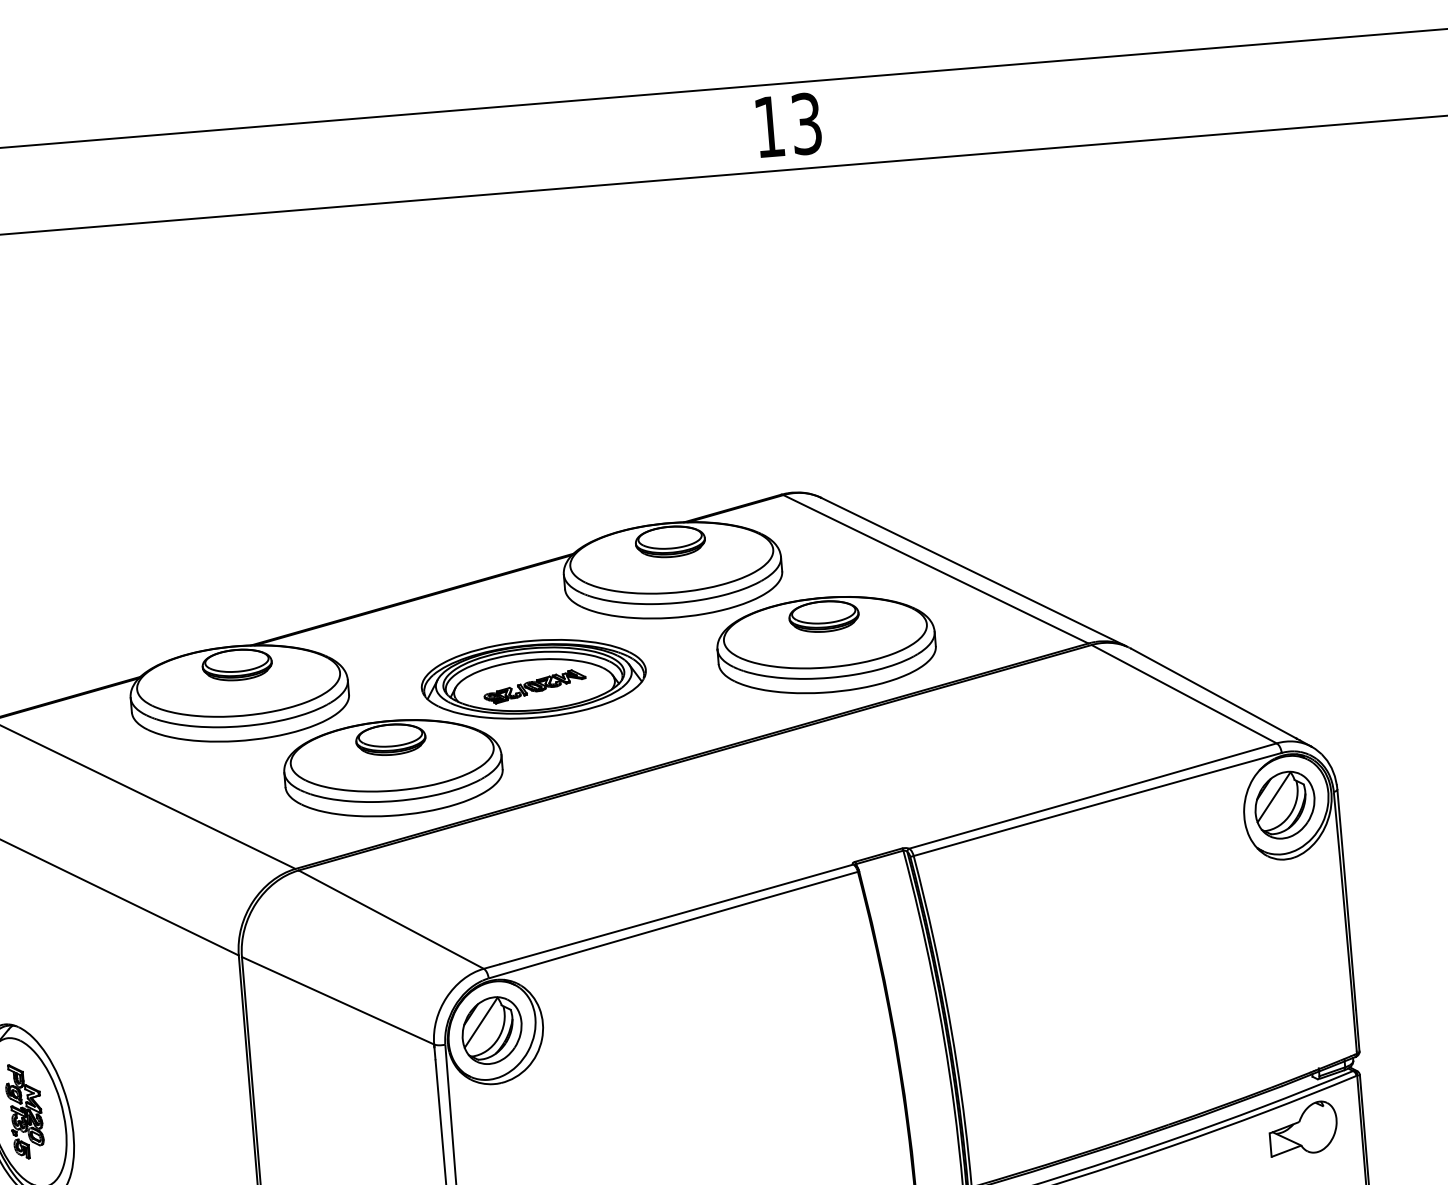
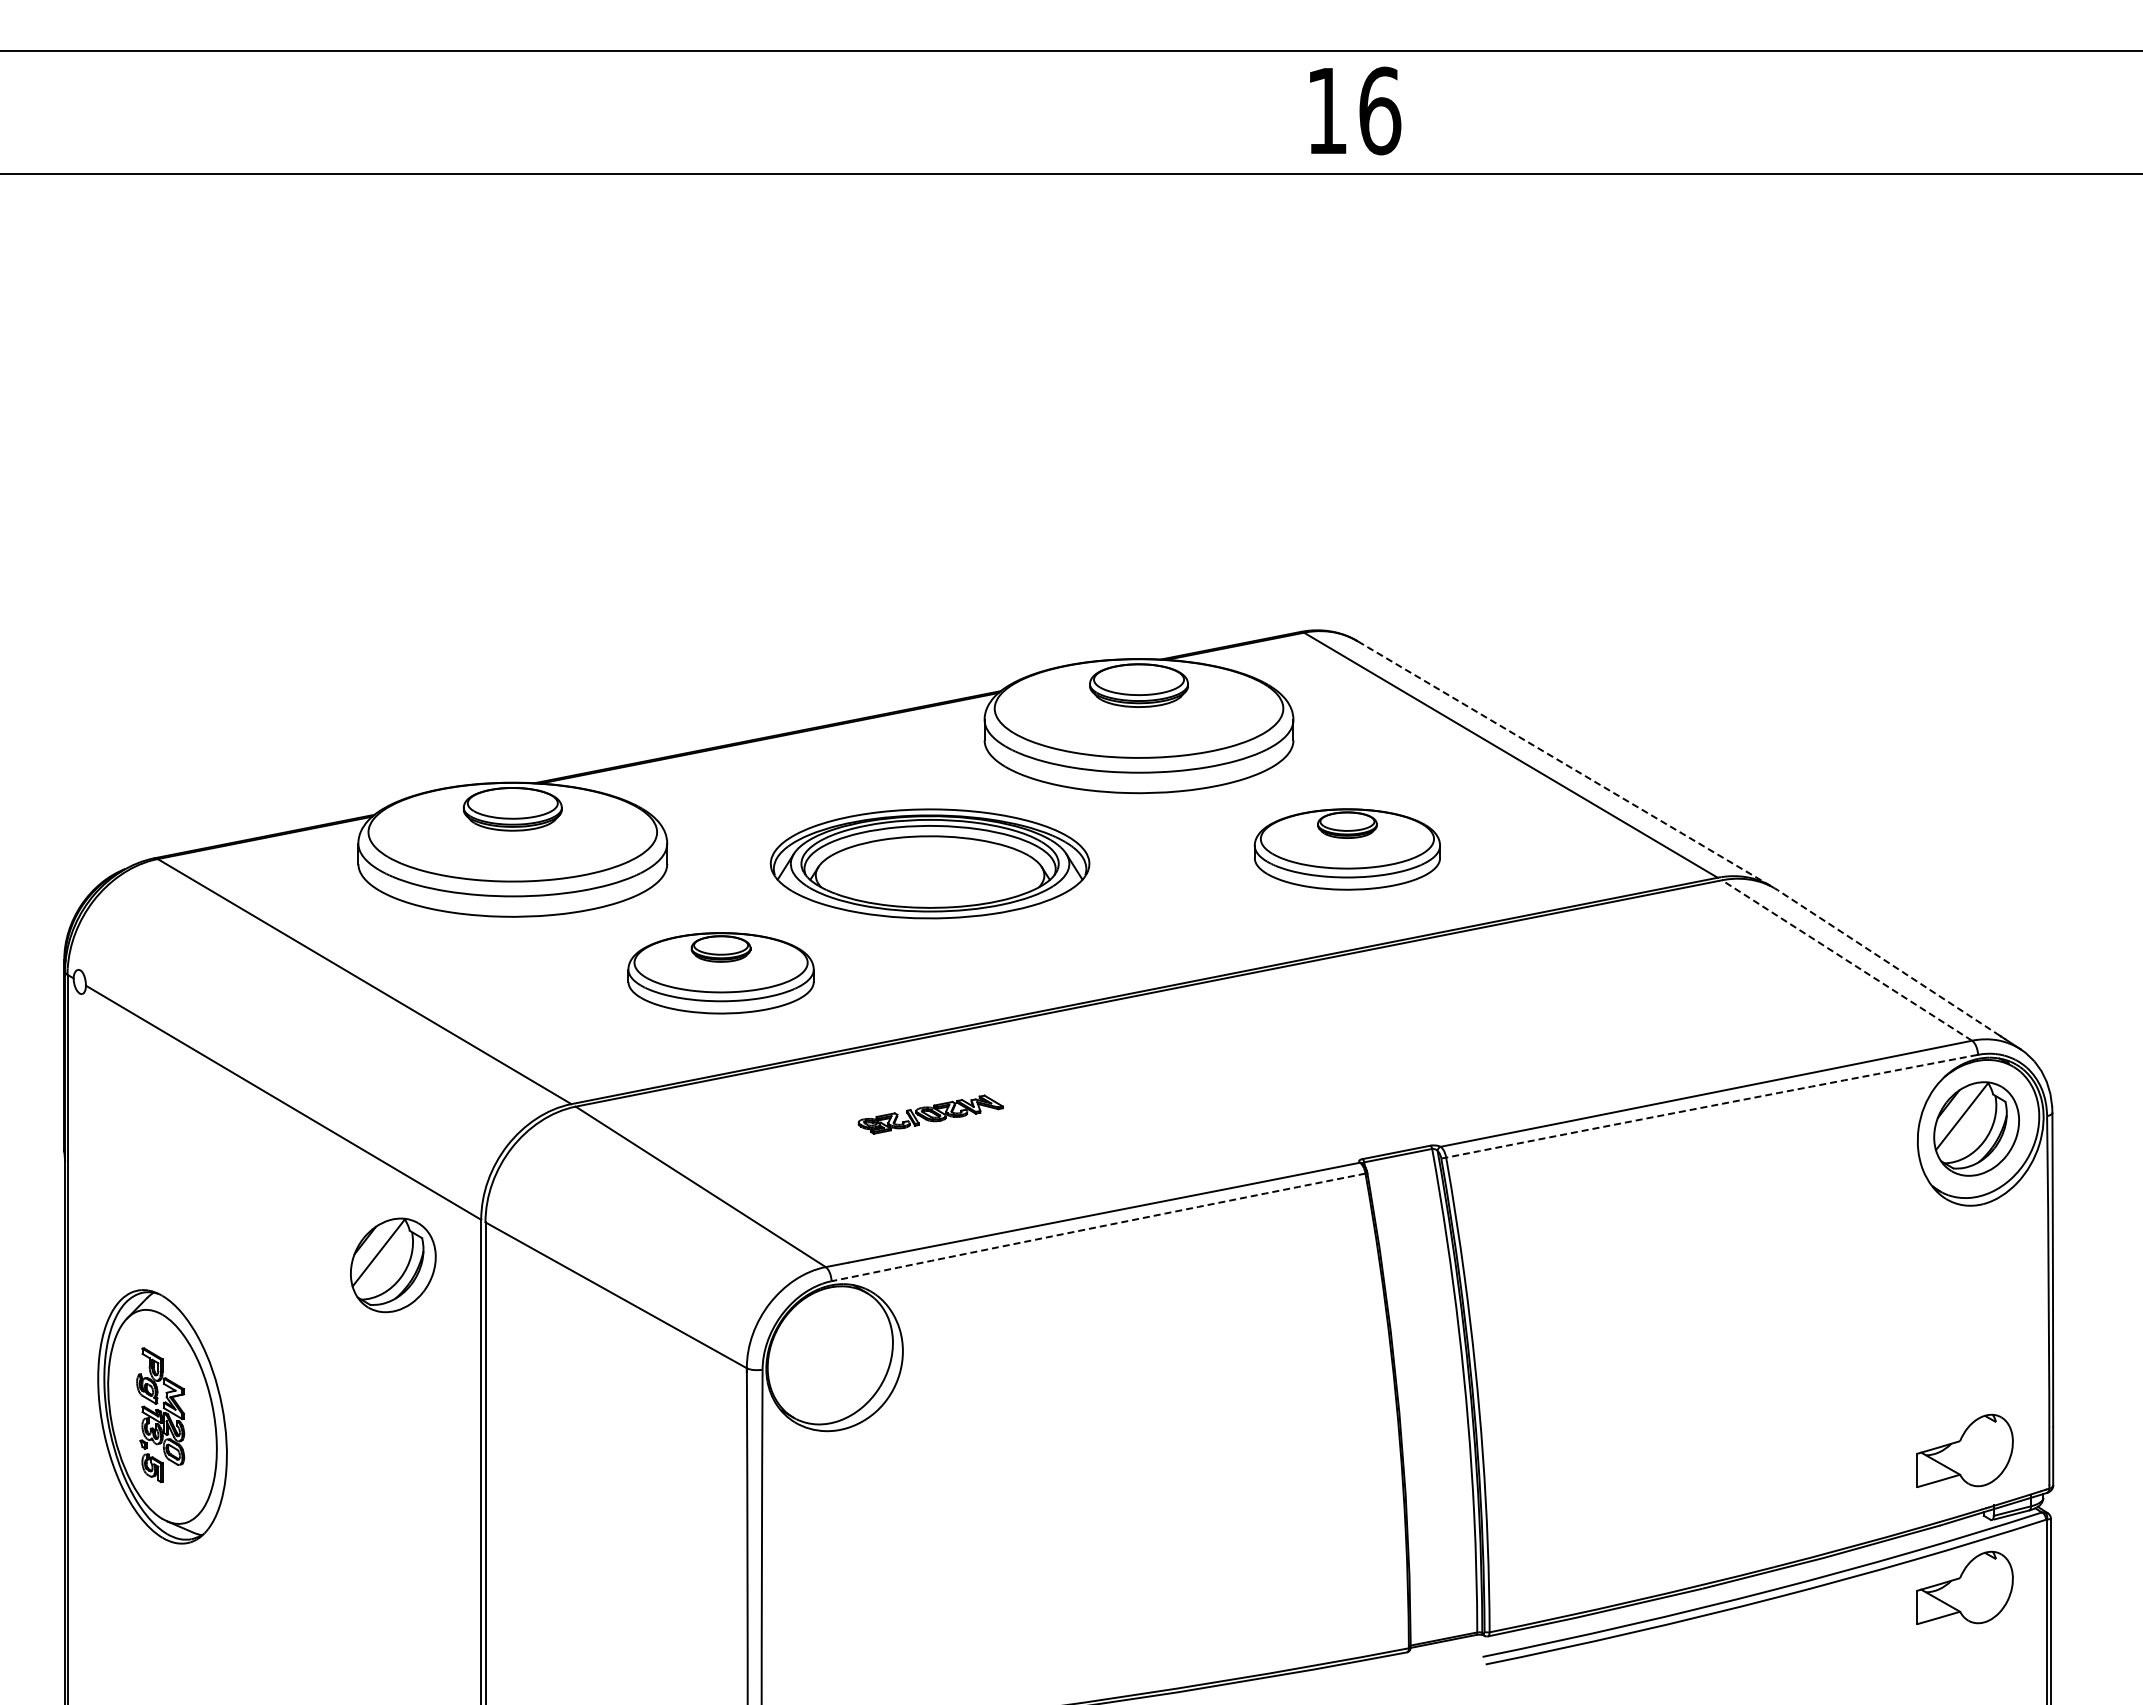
text: (806, 123) -> (1380, 110), 13 -> 16
line: (973, 572) -> (1563, 763), solid -> dashed
part: (826, 645) -> (1347, 849), size x0.6
part: (534, 686) -> (930, 1114), moved
line: (1213, 693) -> (1888, 963), solid -> dashed
line: (1184, 694) -> (1847, 960), solid -> dashed
part: (392, 768) -> (720, 973), size x0.6
arc: (1097, 803) -> (1711, 1105), solid -> dashed
arc: (673, 925) -> (1098, 1227), solid -> dashed
part: (492, 1030) -> (393, 1265), moved
part: (1295, 1031) -> (1964, 1450), added

